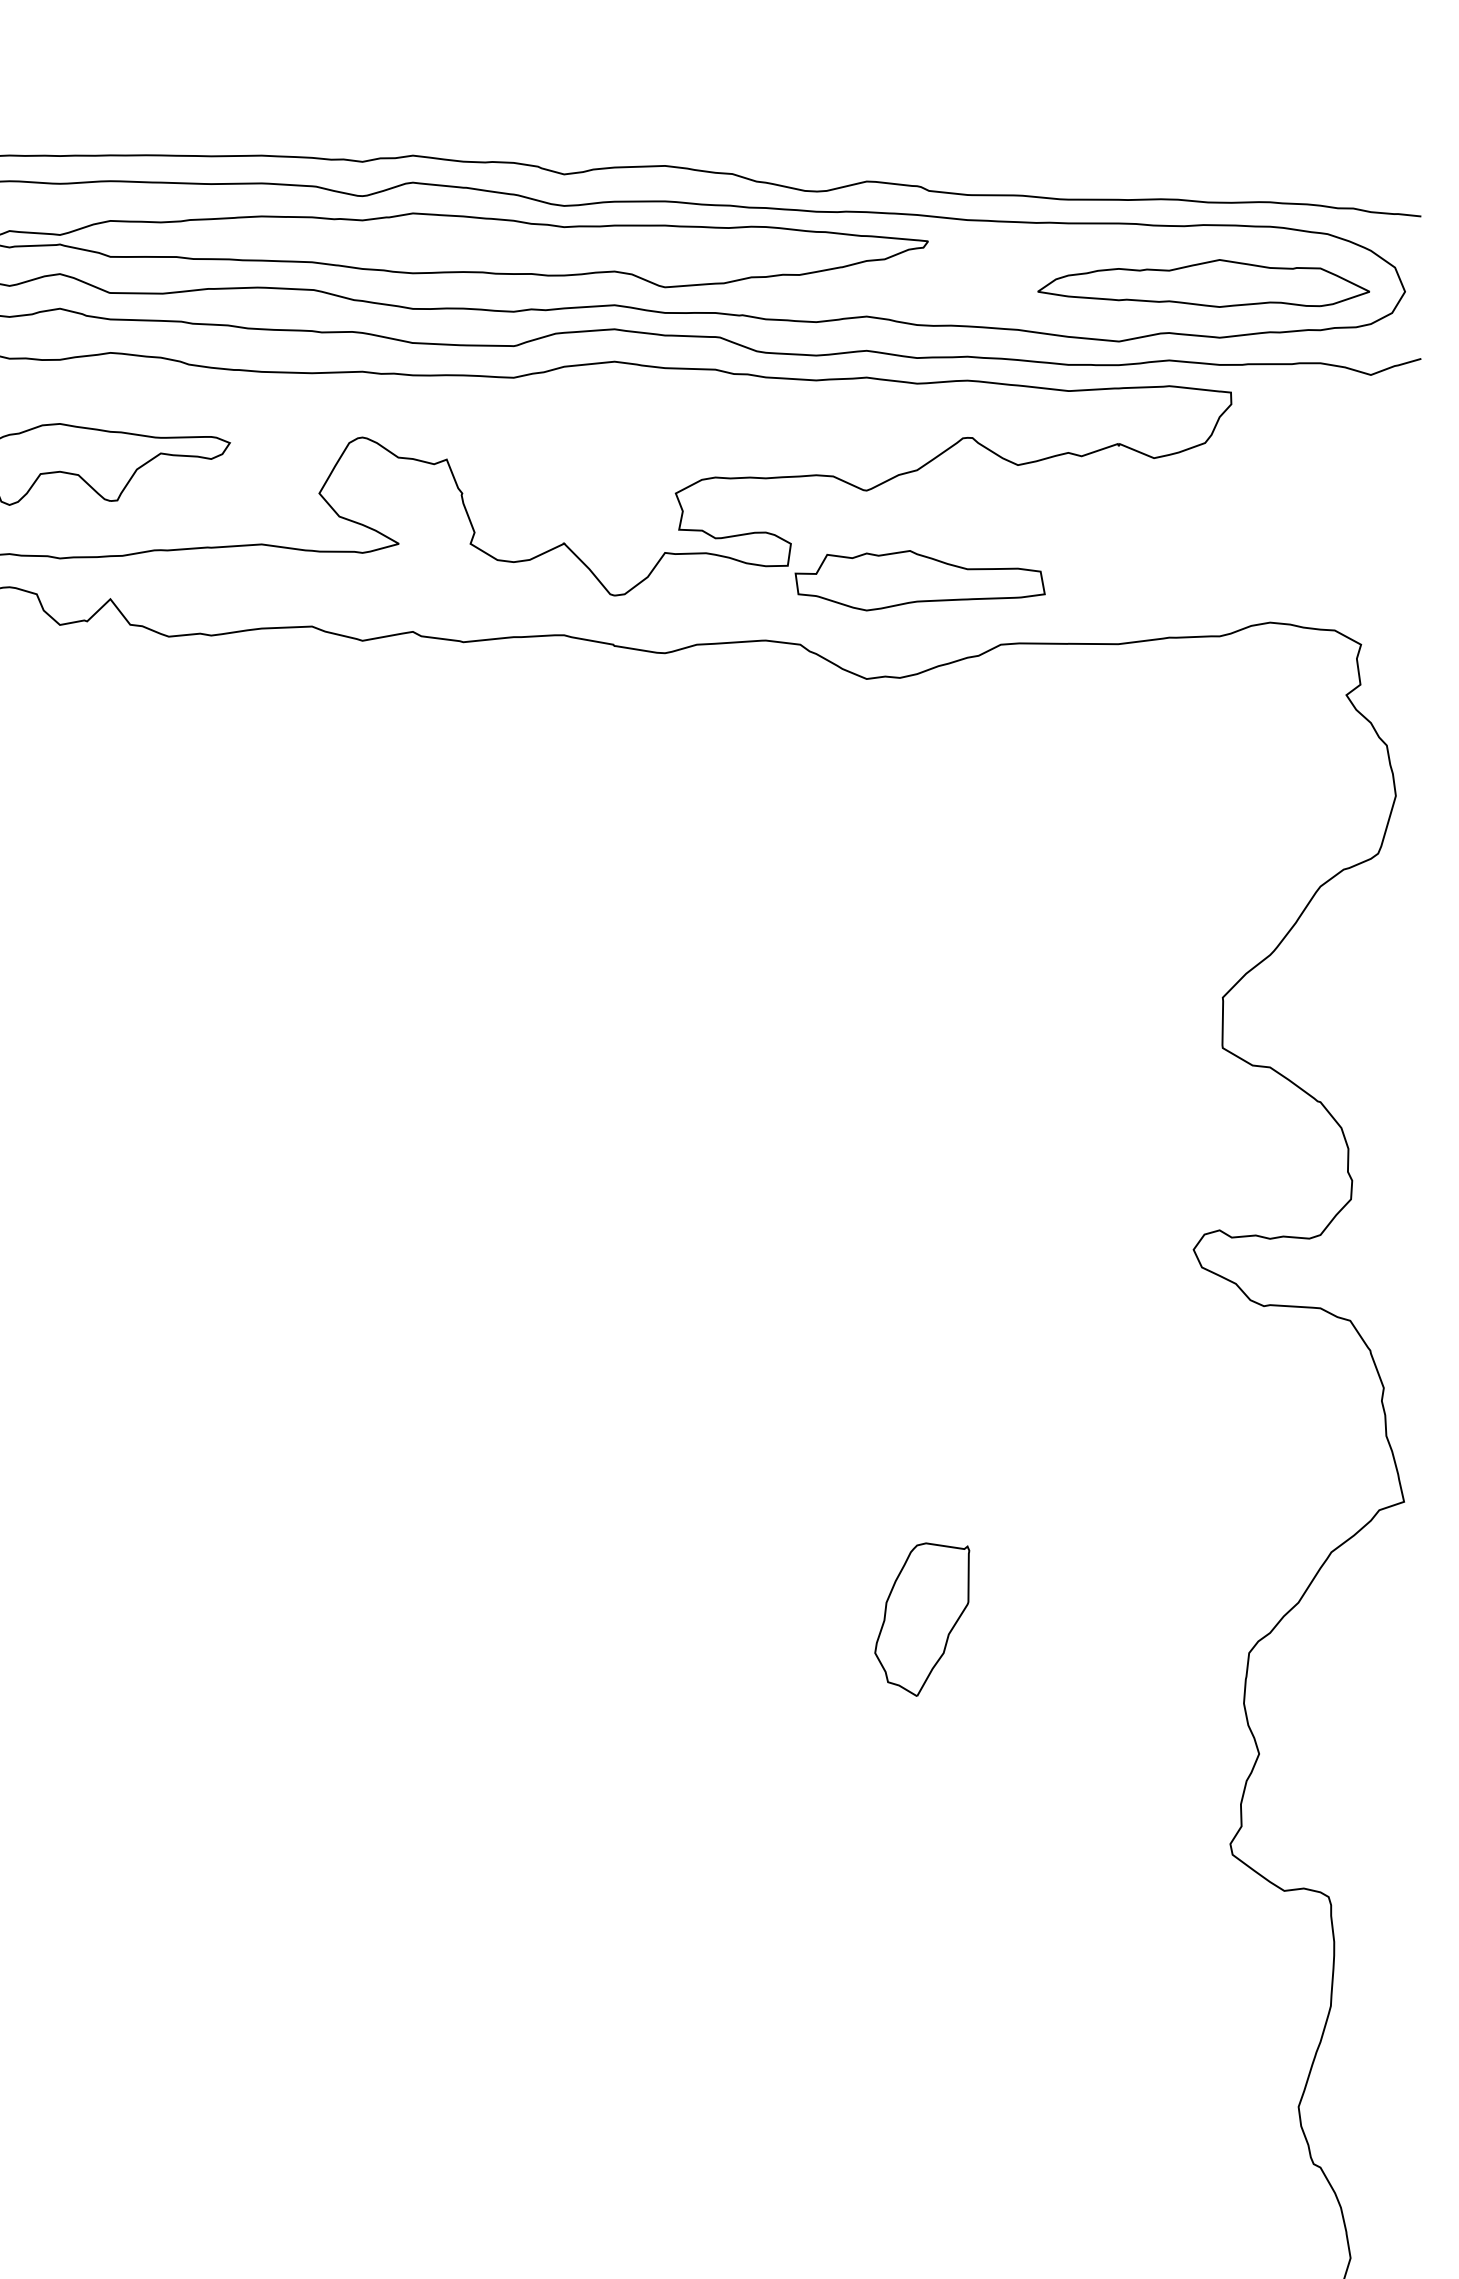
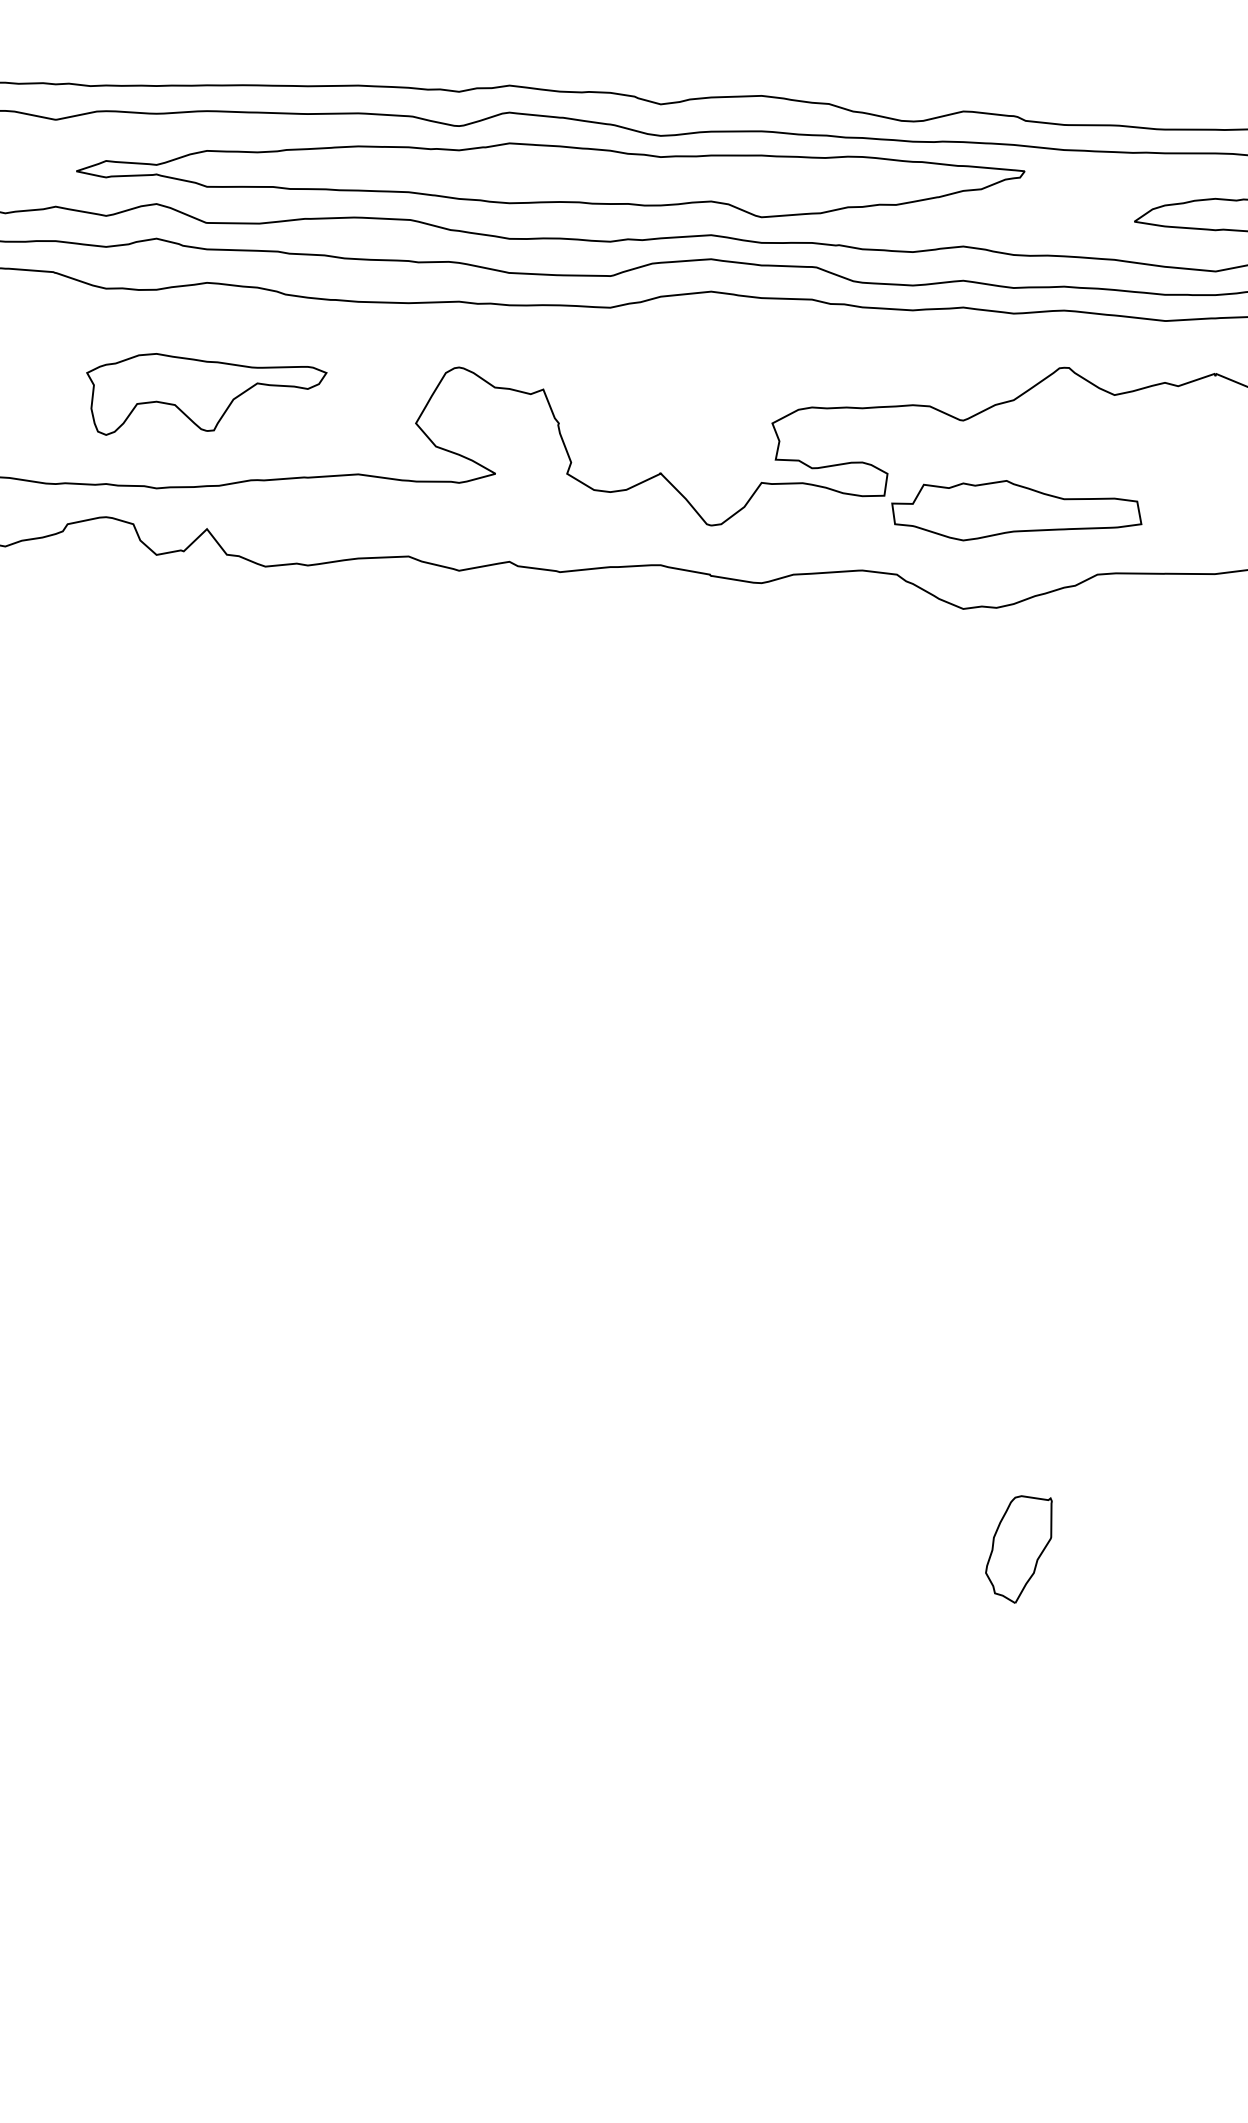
part: (922, 1619) -> (1019, 1549), size x0.7

